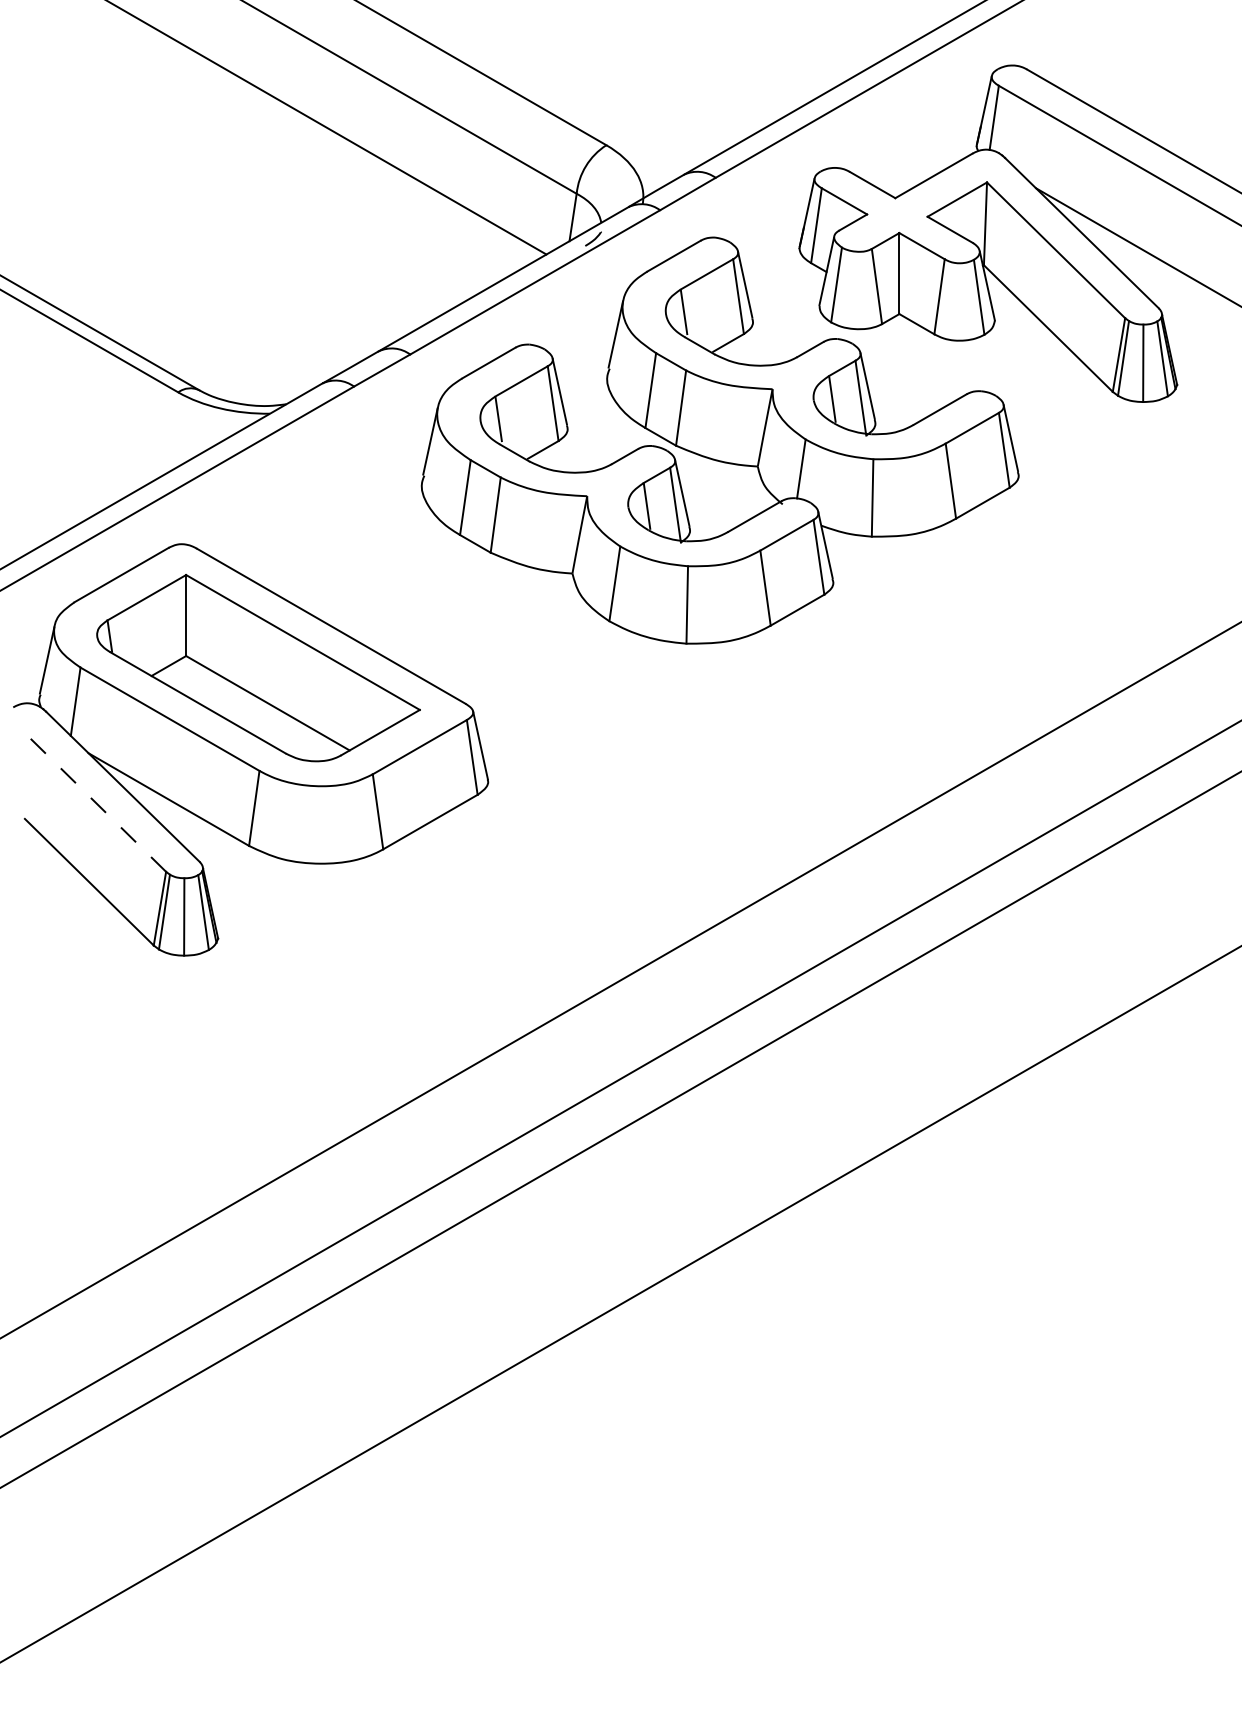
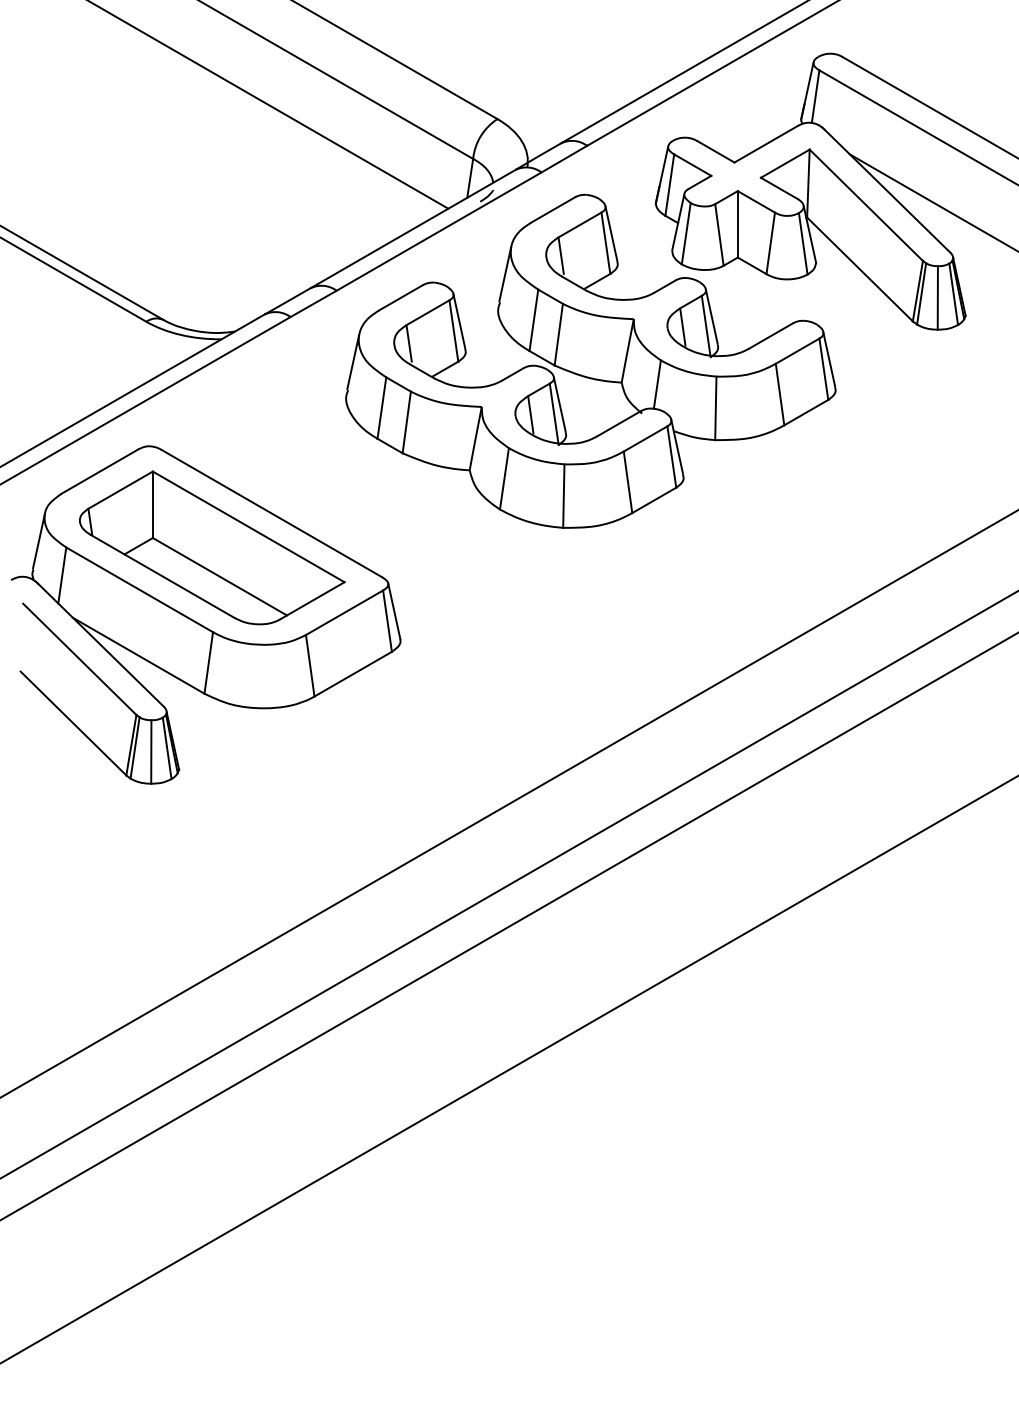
line: (97, 803) -> (80, 658), dashed -> solid

